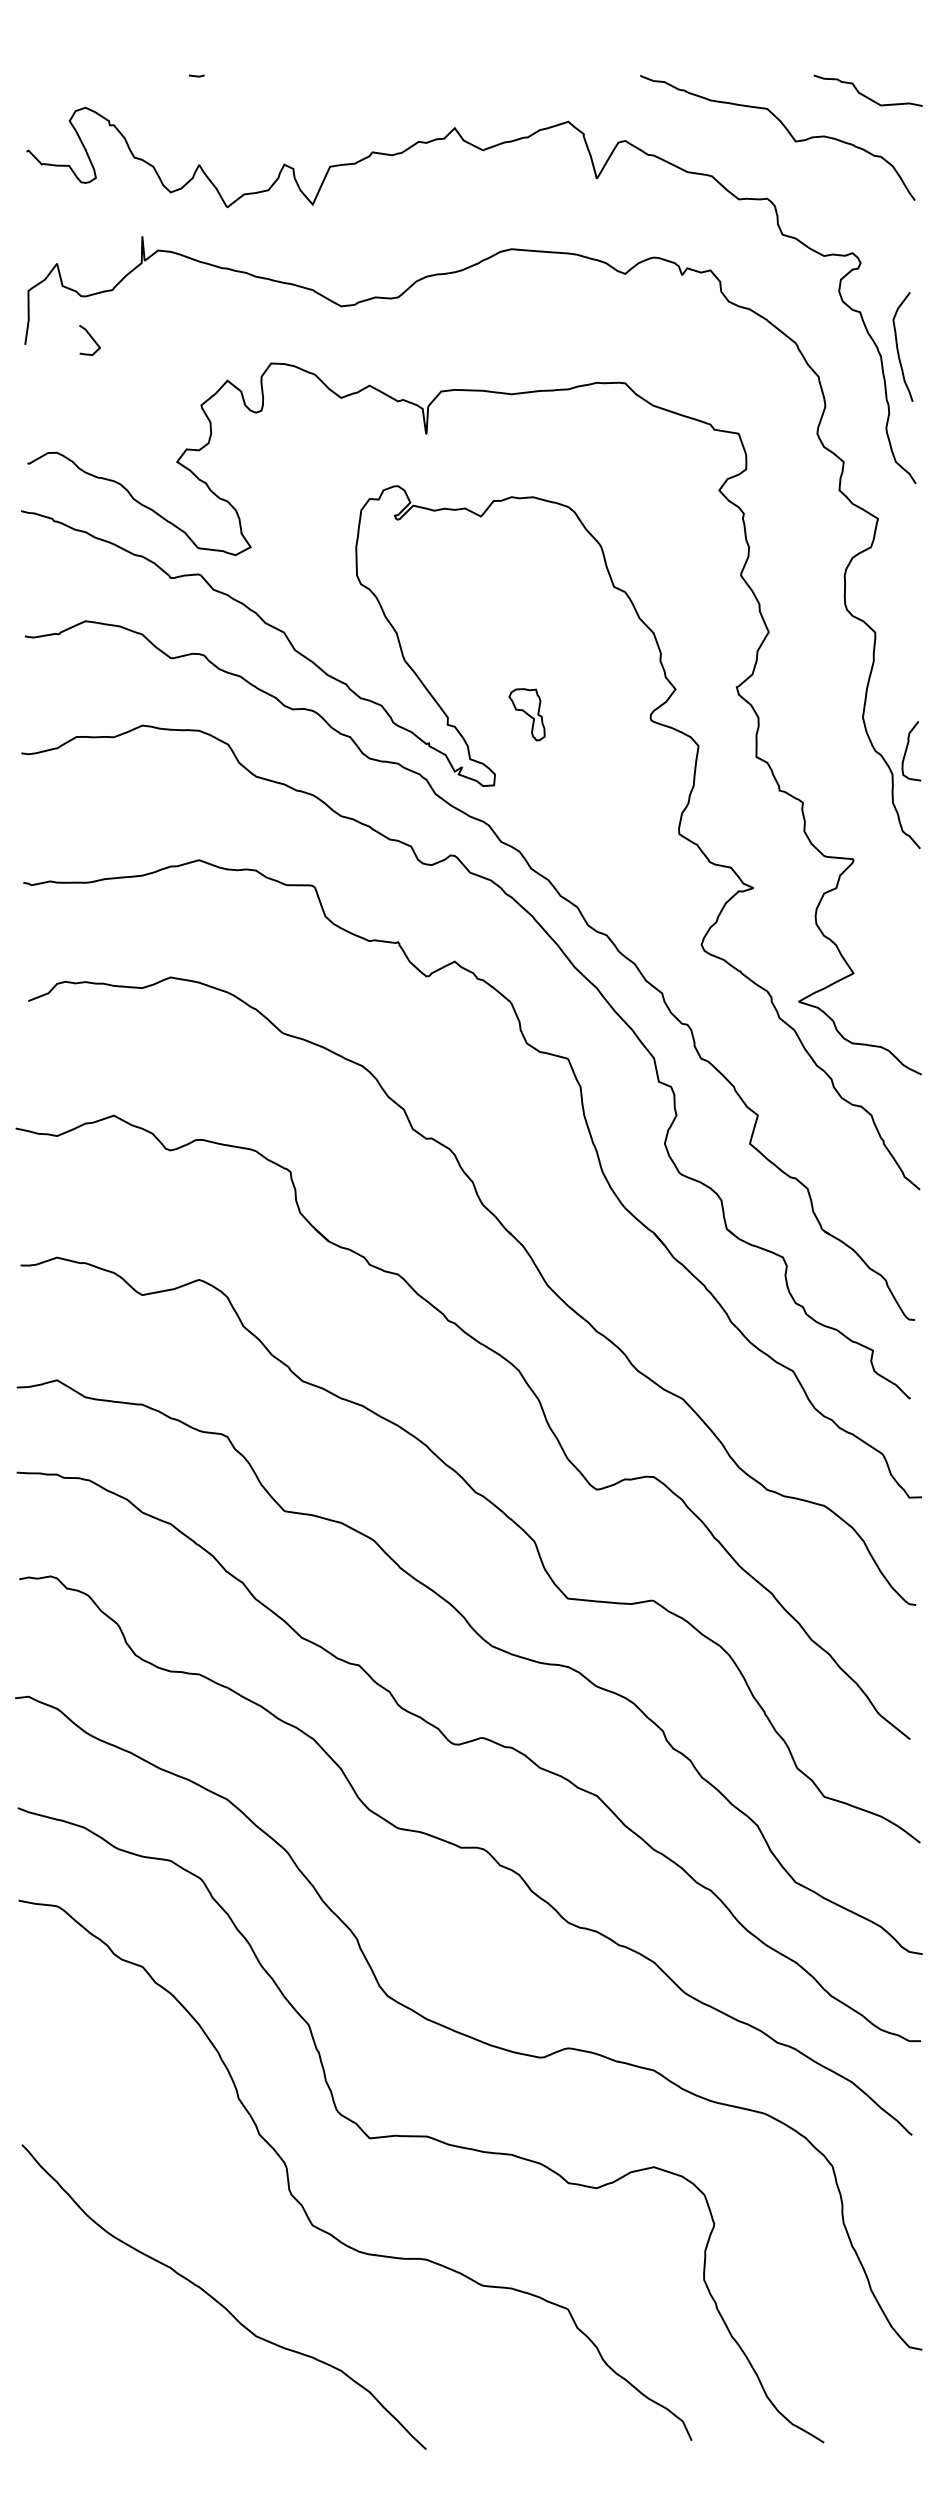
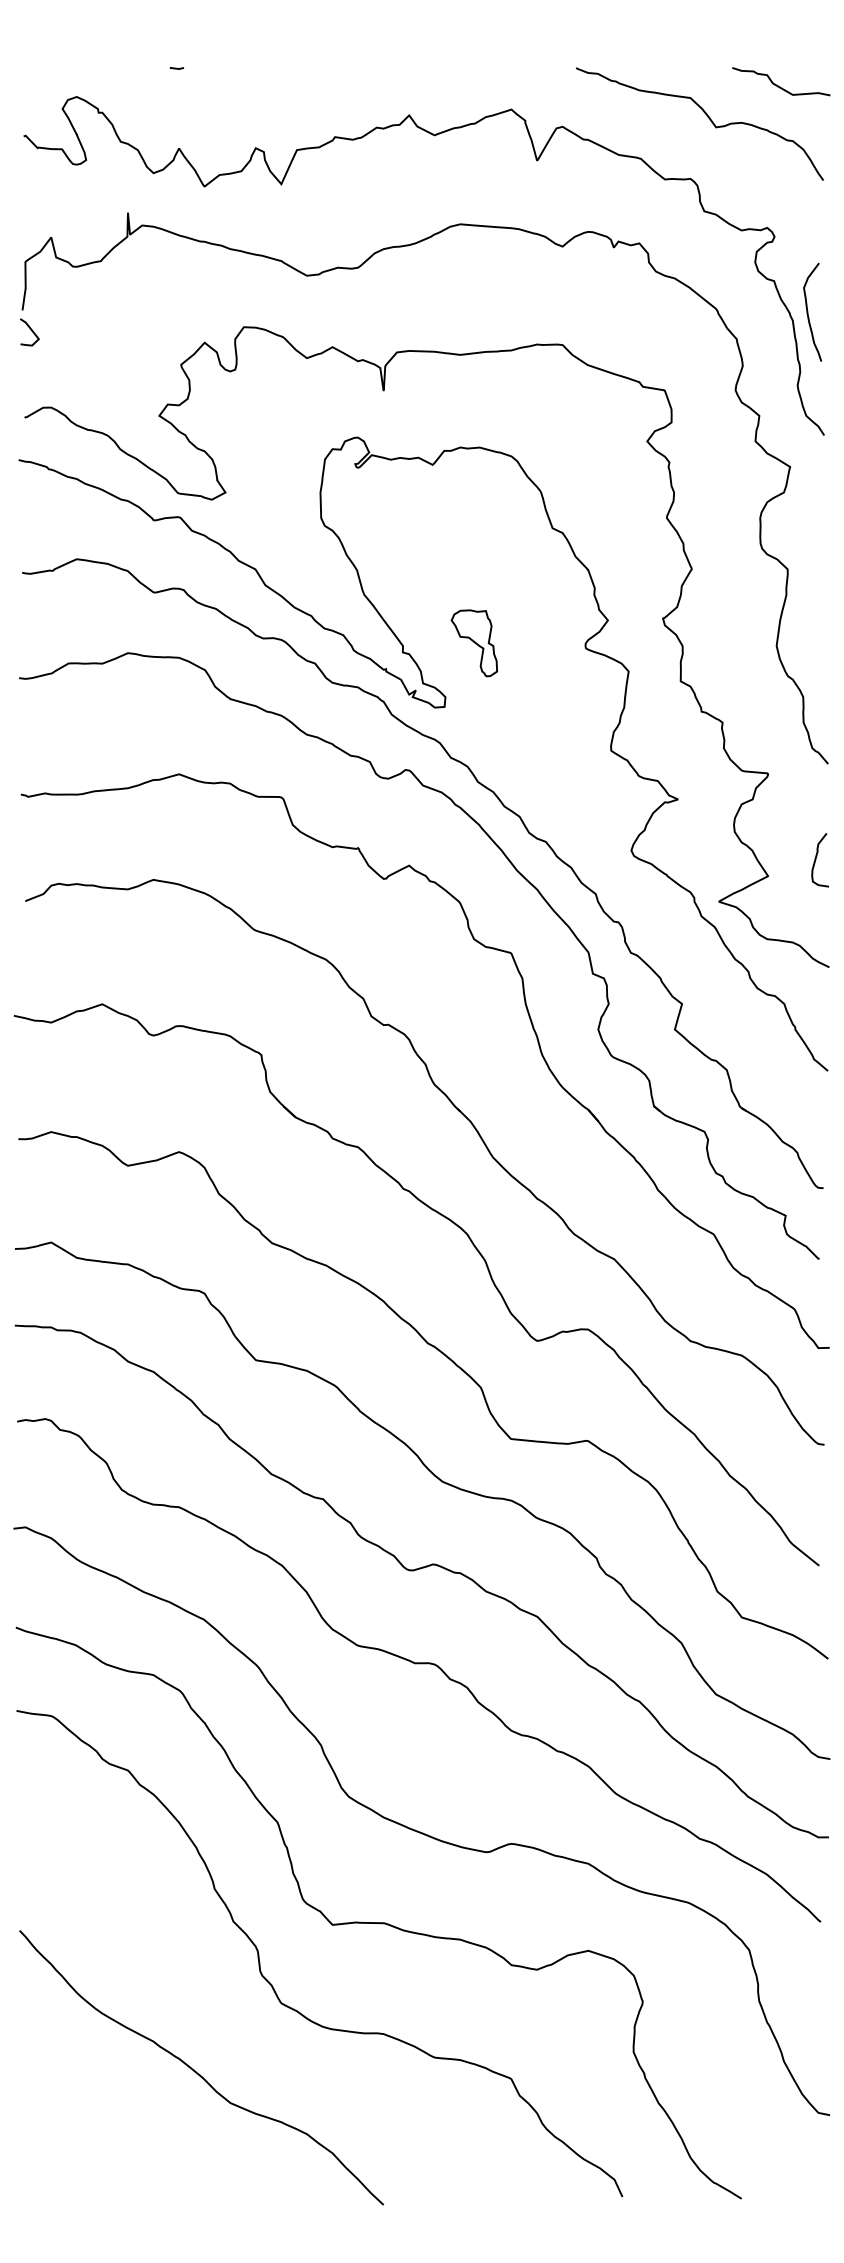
curve: (90, 338) -> (30, 330), moved
part: (526, 714) -> (473, 643), size x1.43
curve: (907, 751) -> (816, 860), moved

